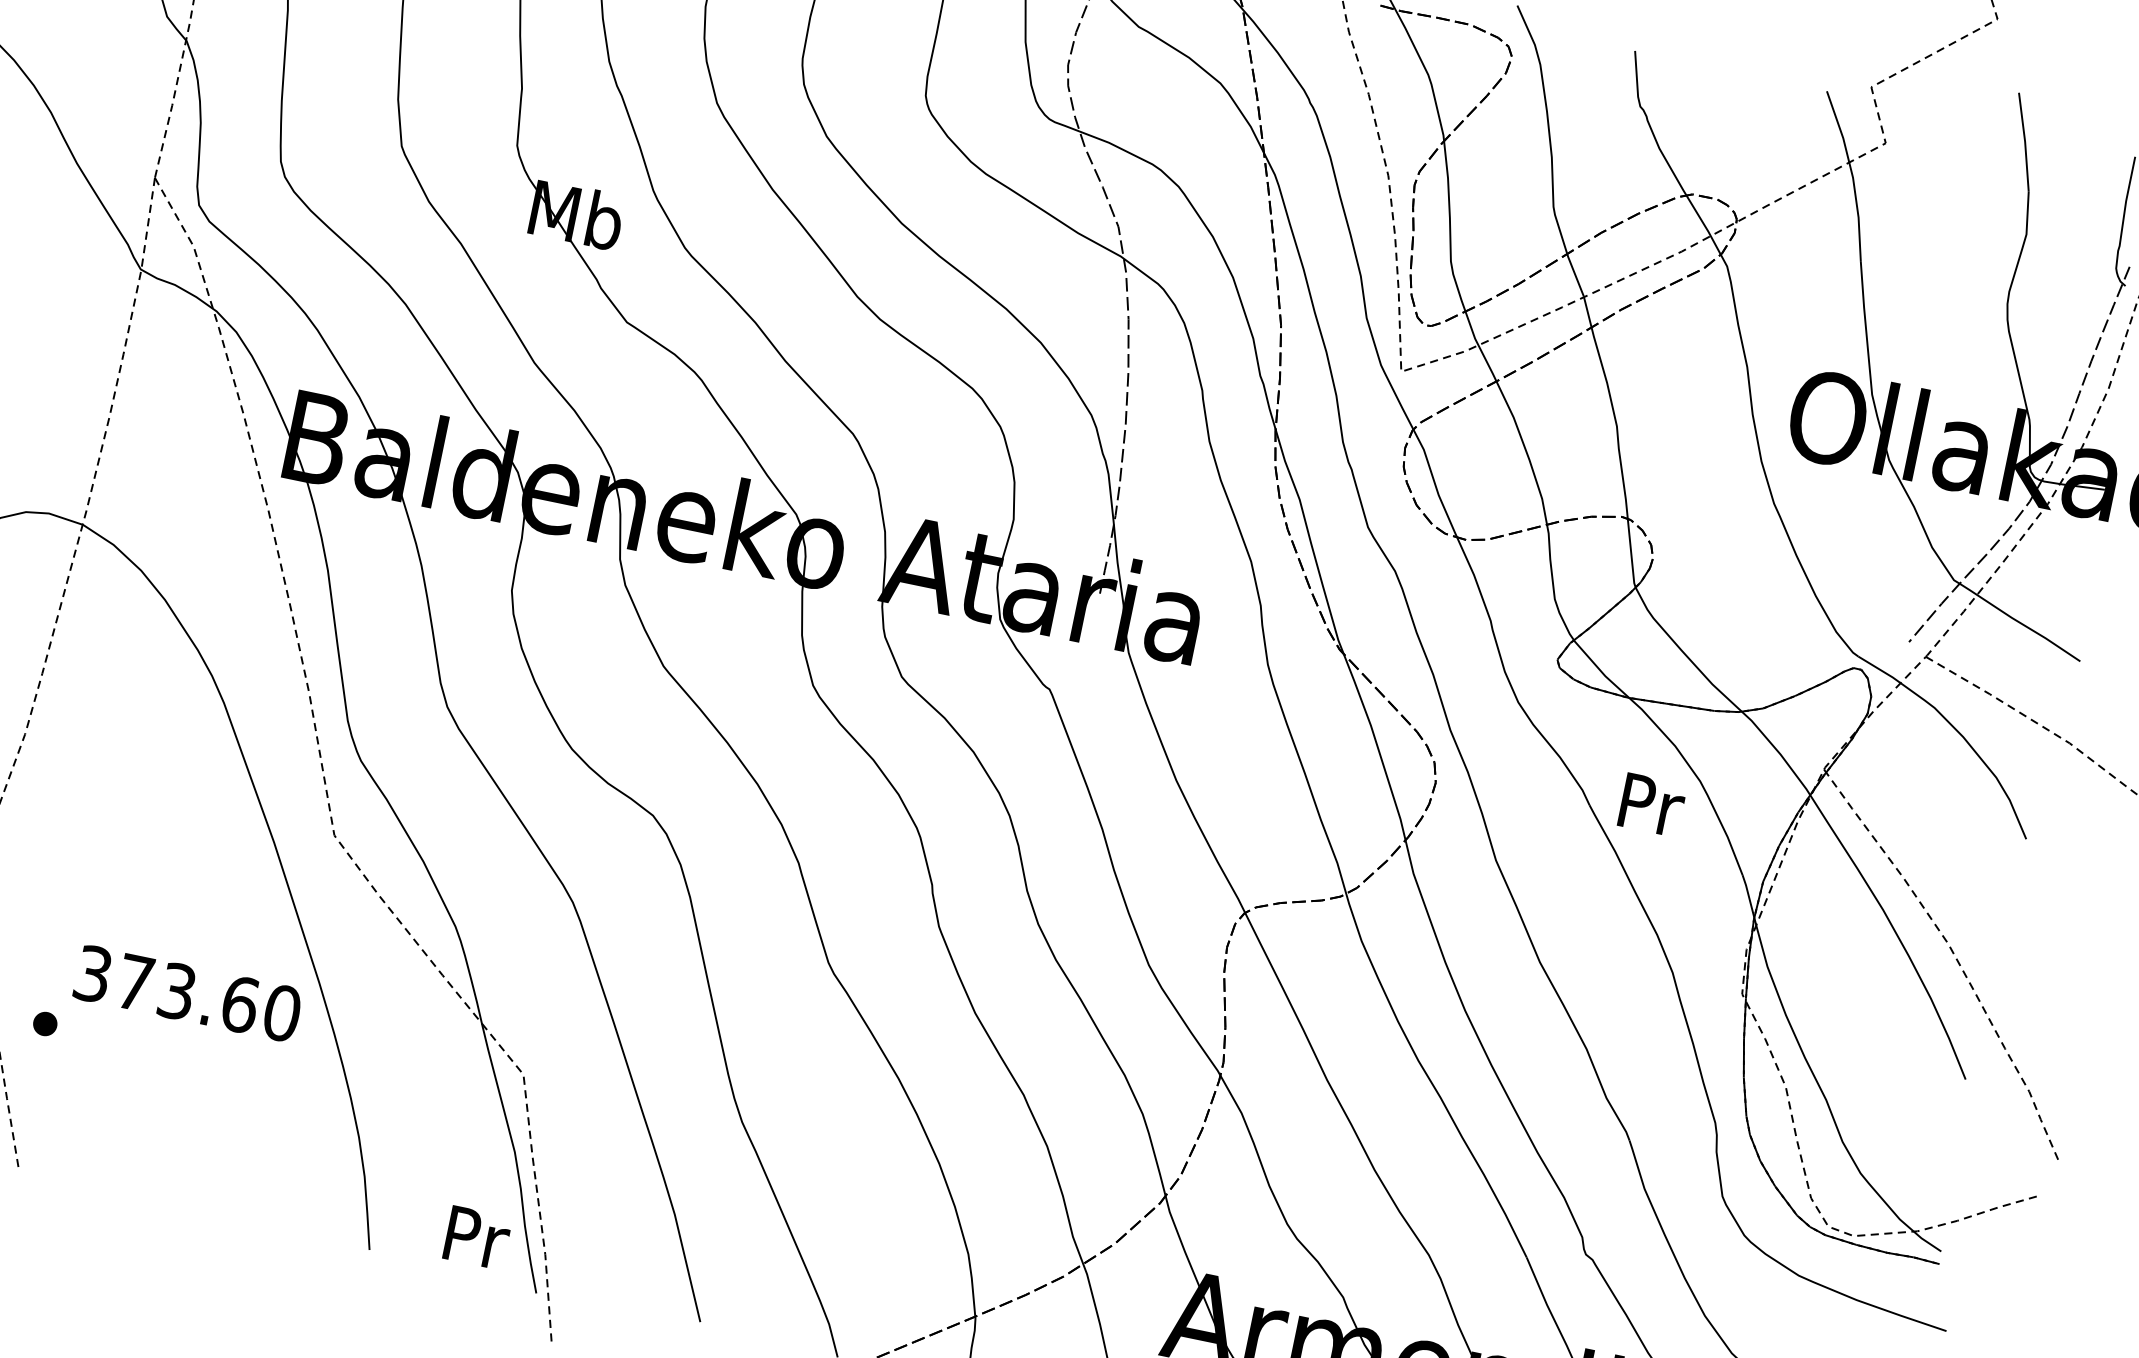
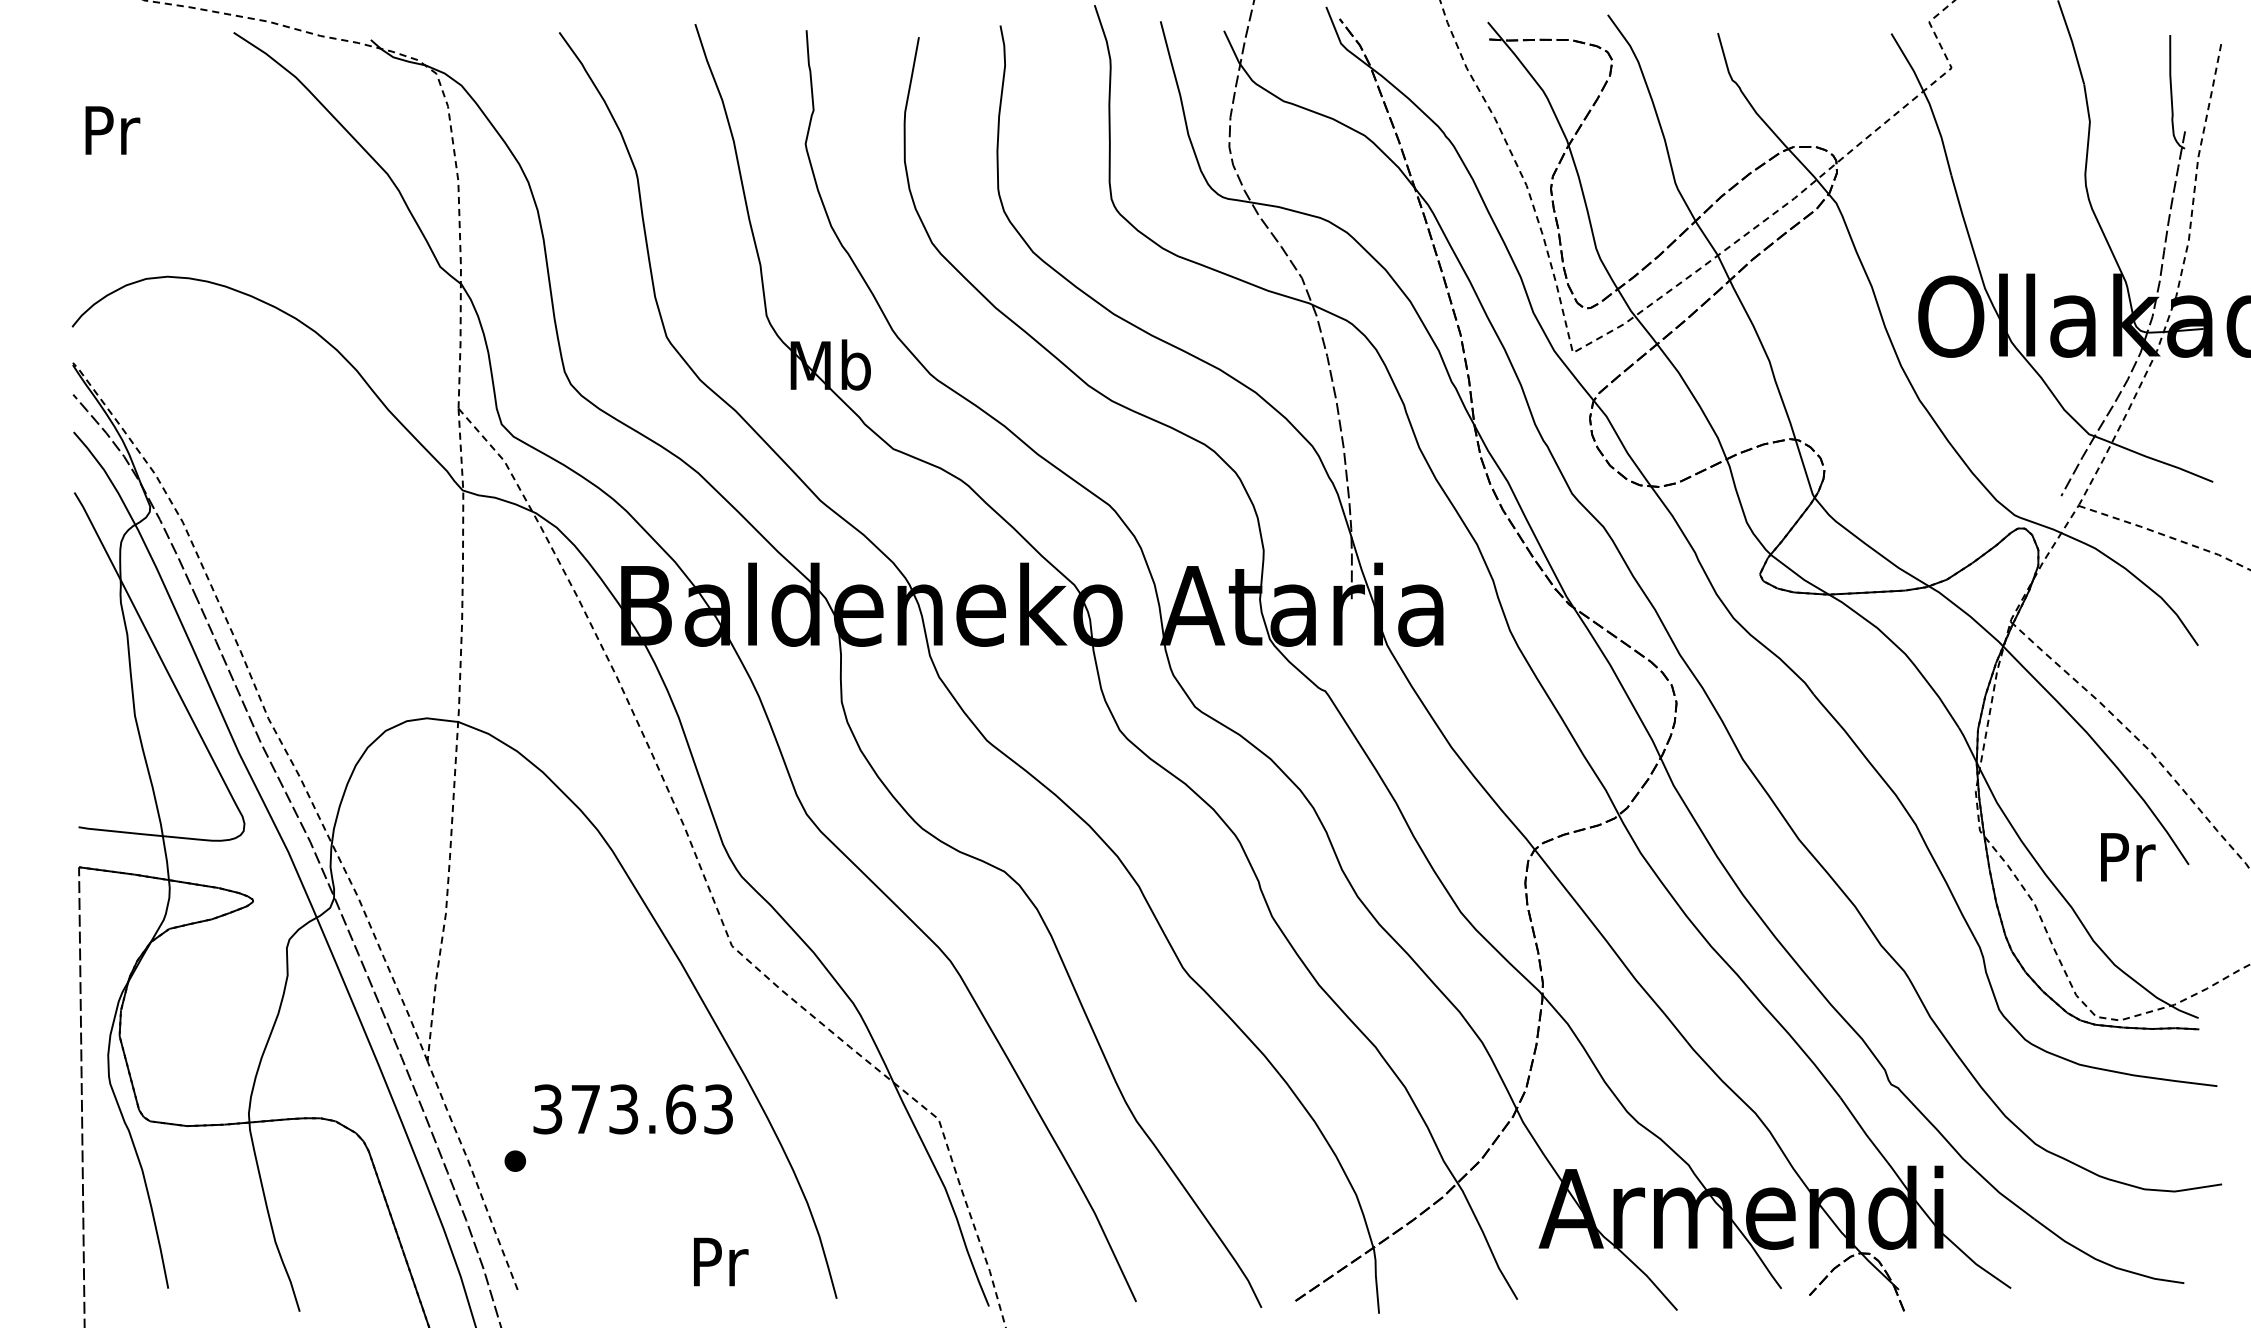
text: (1652, 805) -> (2128, 857), moved
text: (282, 1013) -> (718, 1109), 373.60 -> 373.63
text: (478, 1237) -> (721, 1261), moved

